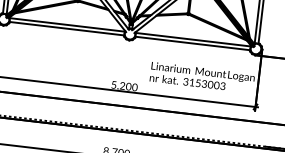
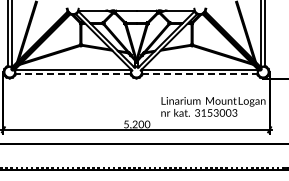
line: (67, 29) -> (73, 74), solid -> dashed
line: (192, 43) -> (199, 74), solid -> dashed

